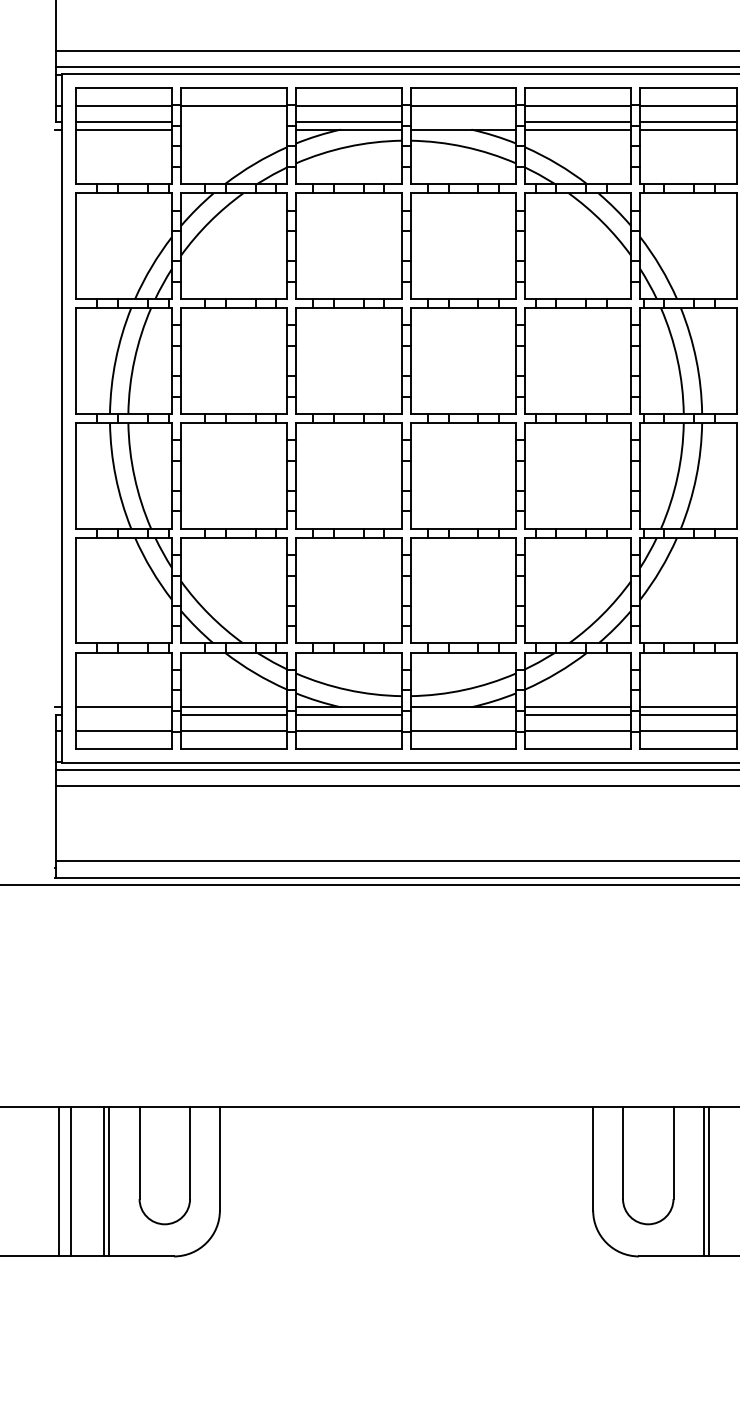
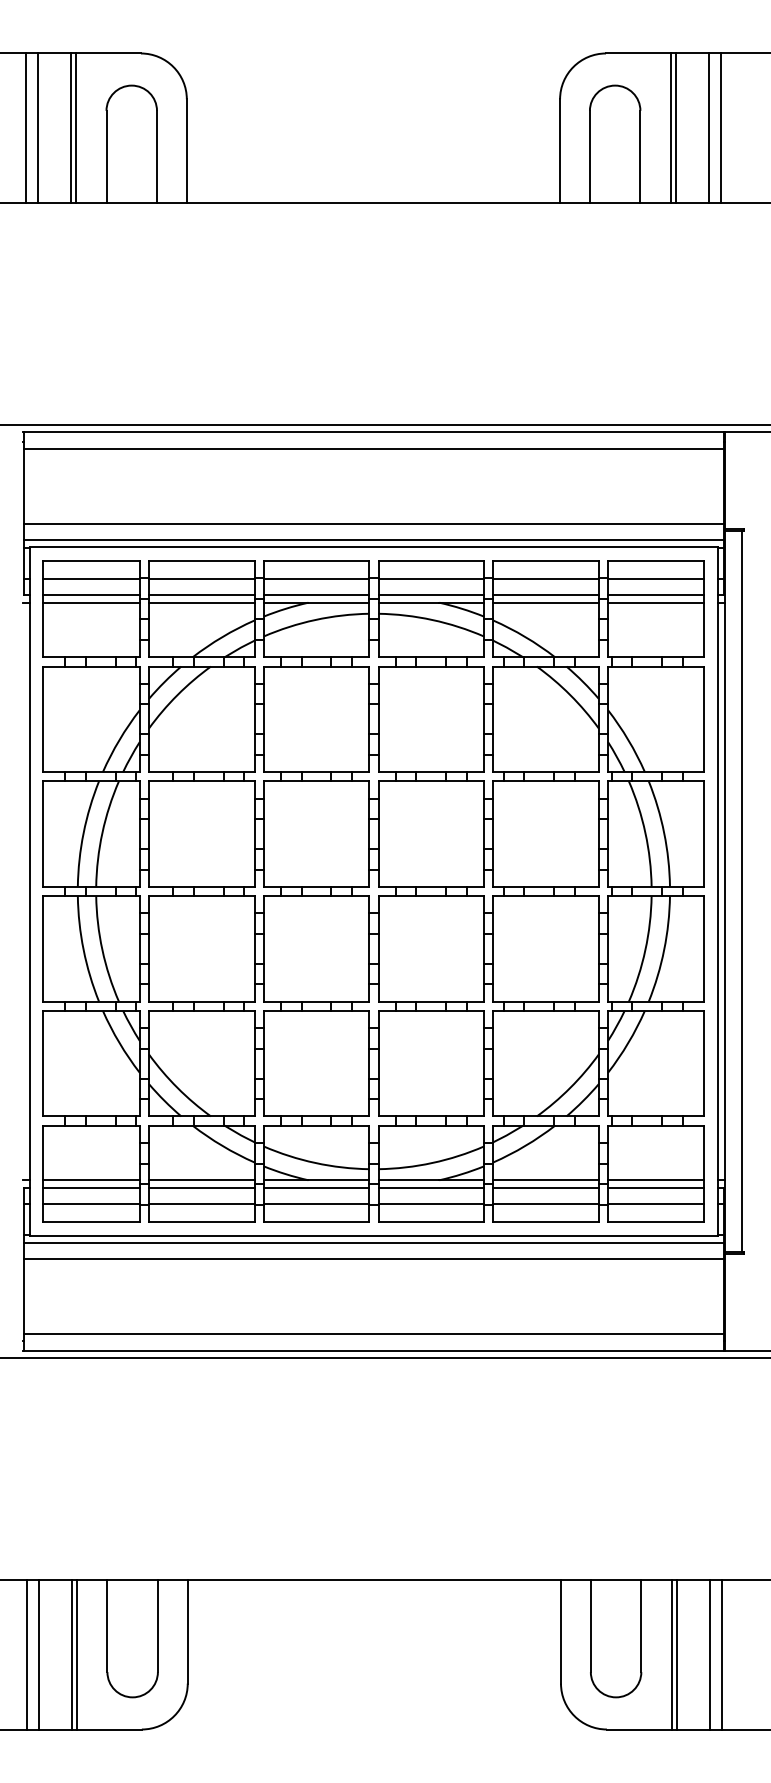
line: (233, 122) -> (201, 595), added
line: (463, 122) -> (431, 595), added
line: (233, 129) -> (201, 602), added
line: (123, 714) -> (91, 1187), added
line: (463, 714) -> (431, 1187), added

